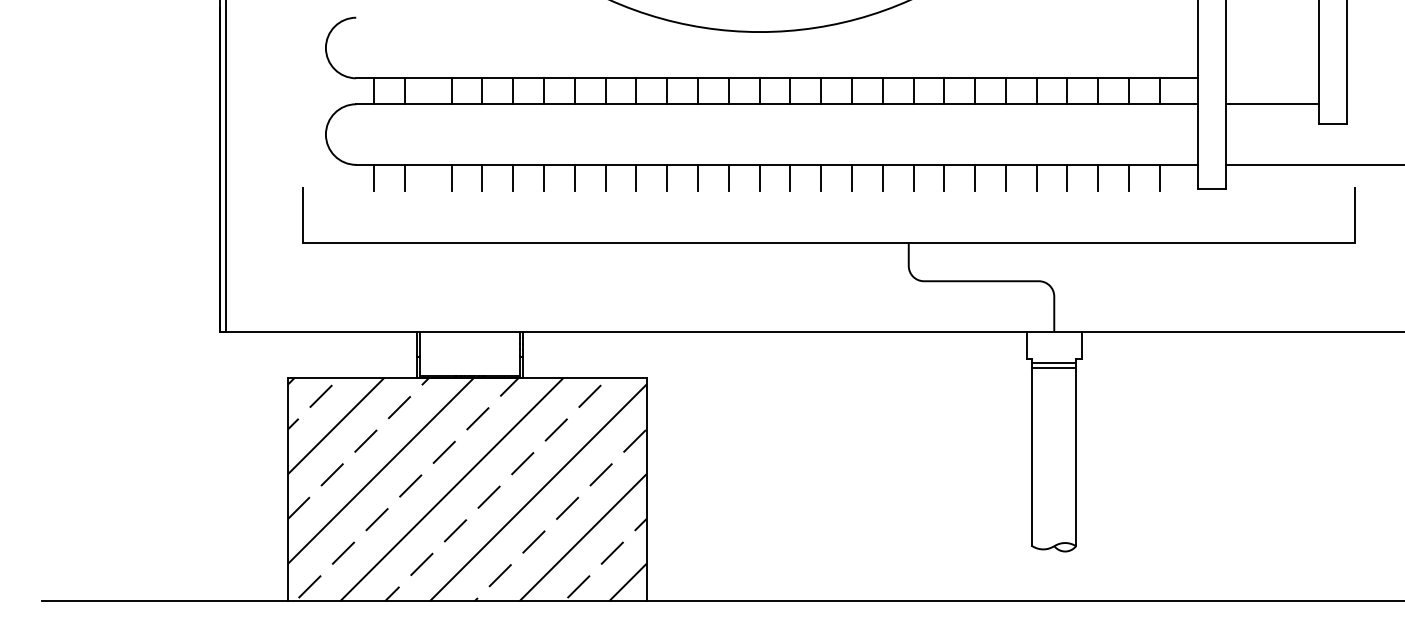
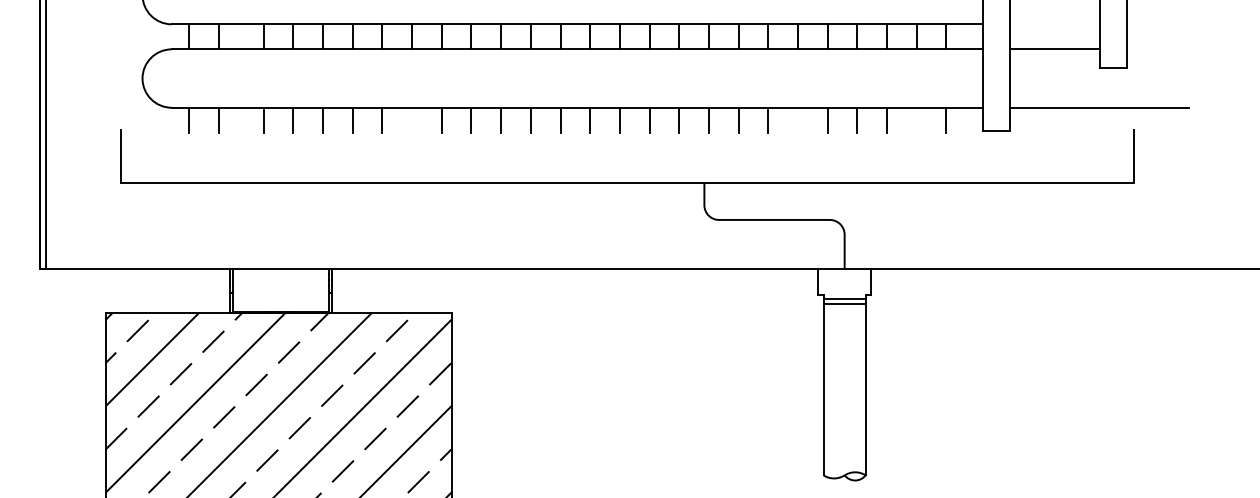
line: (605, 177) -> (412, 119), removed
line: (1005, 177) -> (797, 119), removed
line: (1129, 177) -> (917, 119), removed

